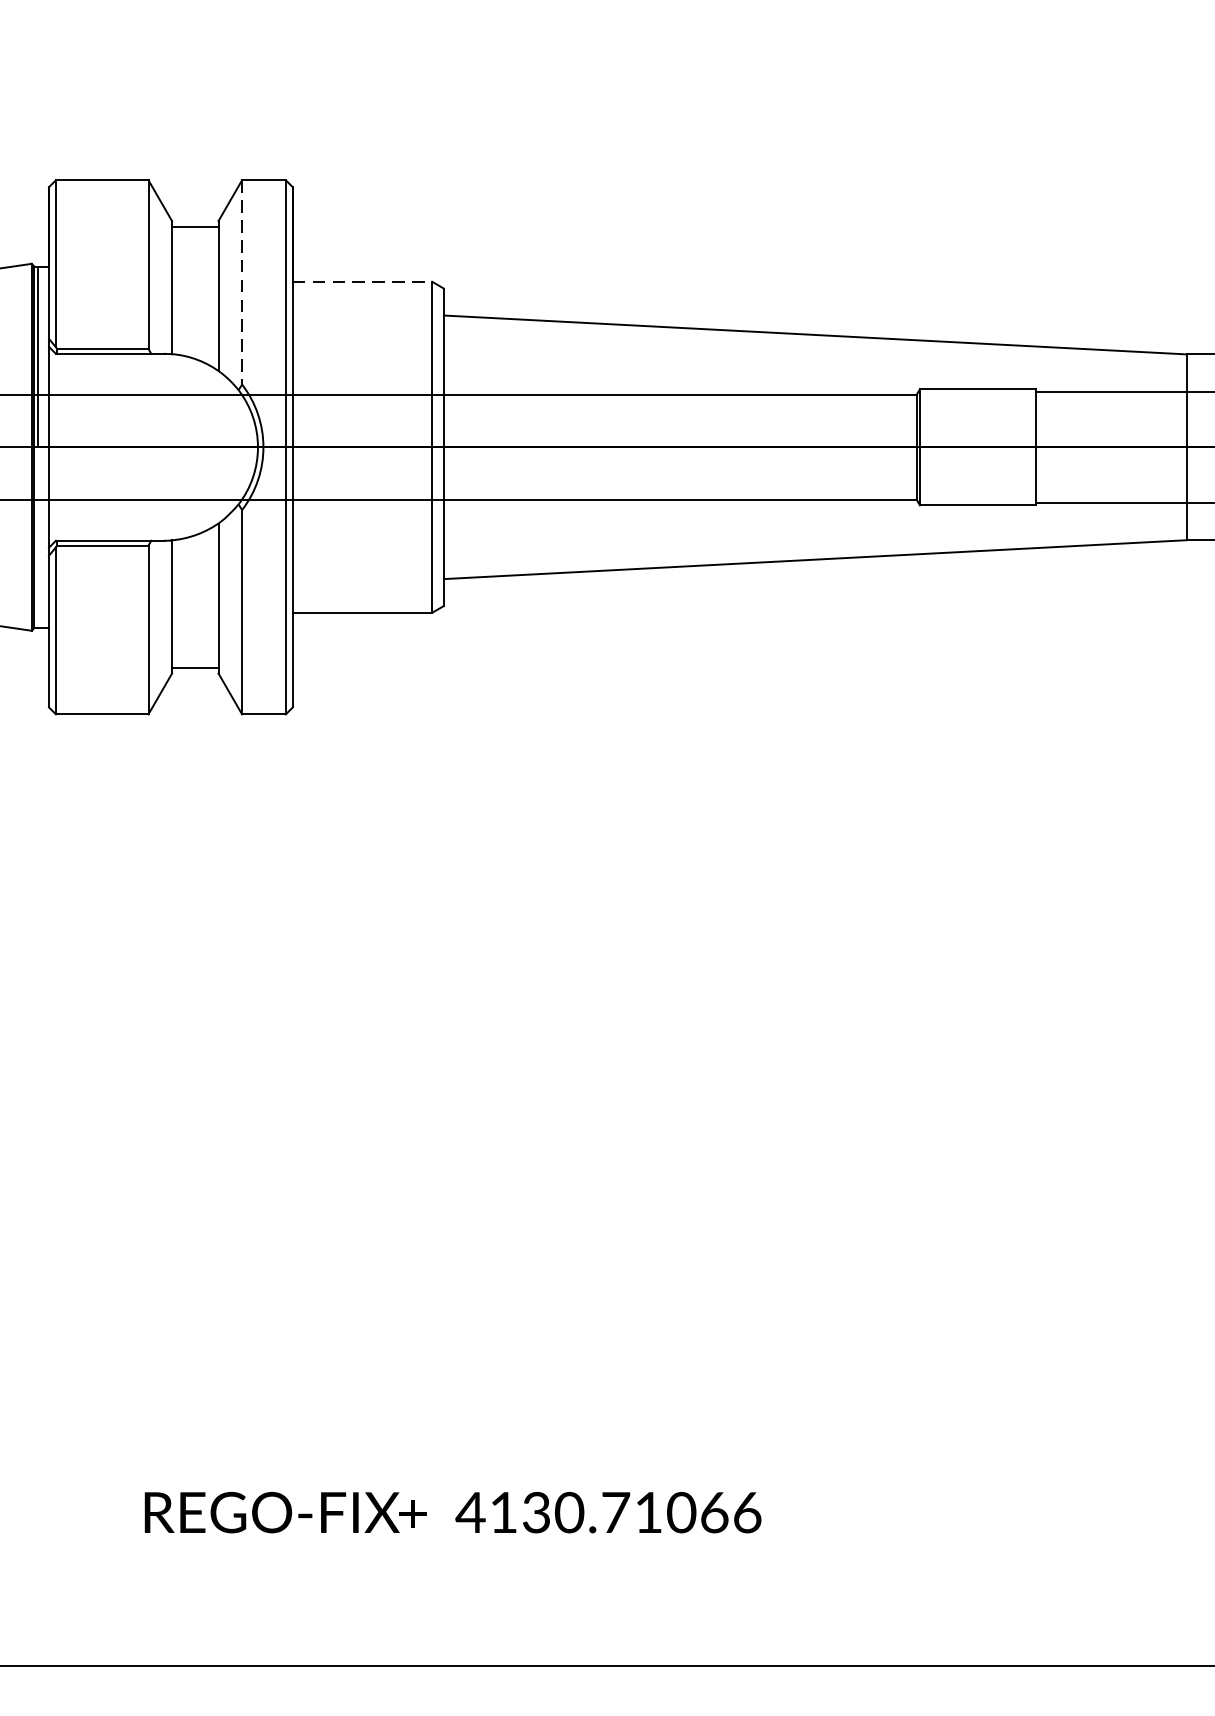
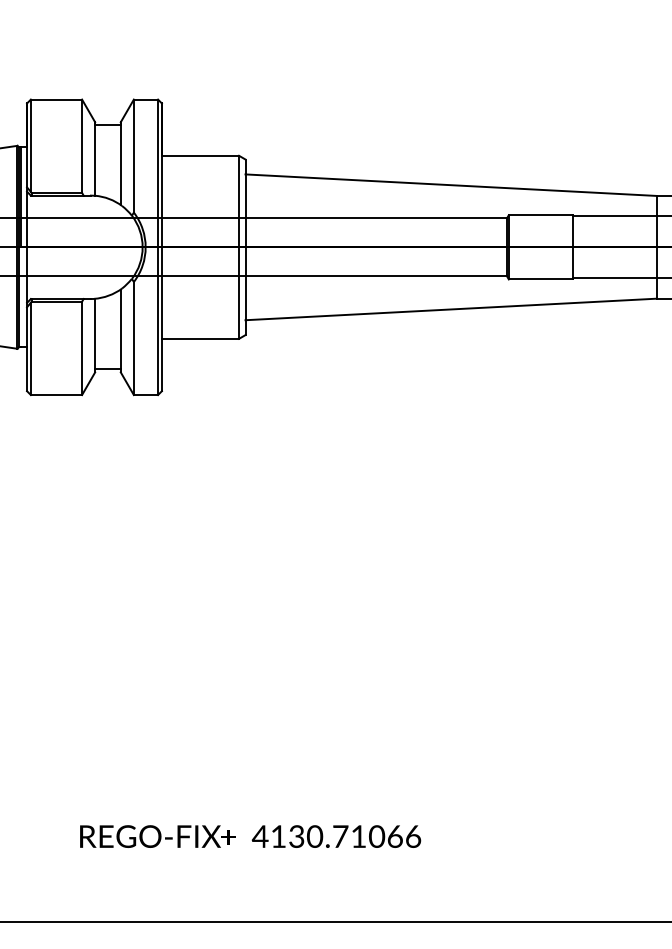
line: (362, 281) -> (200, 155), dashed -> solid
line: (241, 283) -> (133, 156), dashed -> solid

